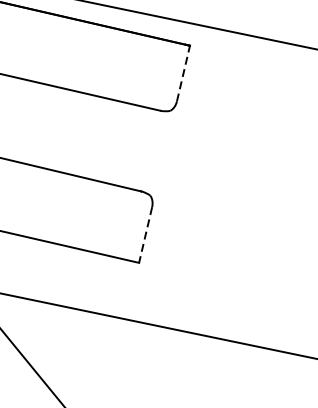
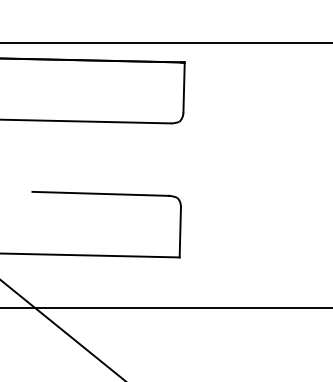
line: (183, 73) -> (184, 87), dashed -> solid
line: (145, 235) -> (180, 232), dashed -> solid

